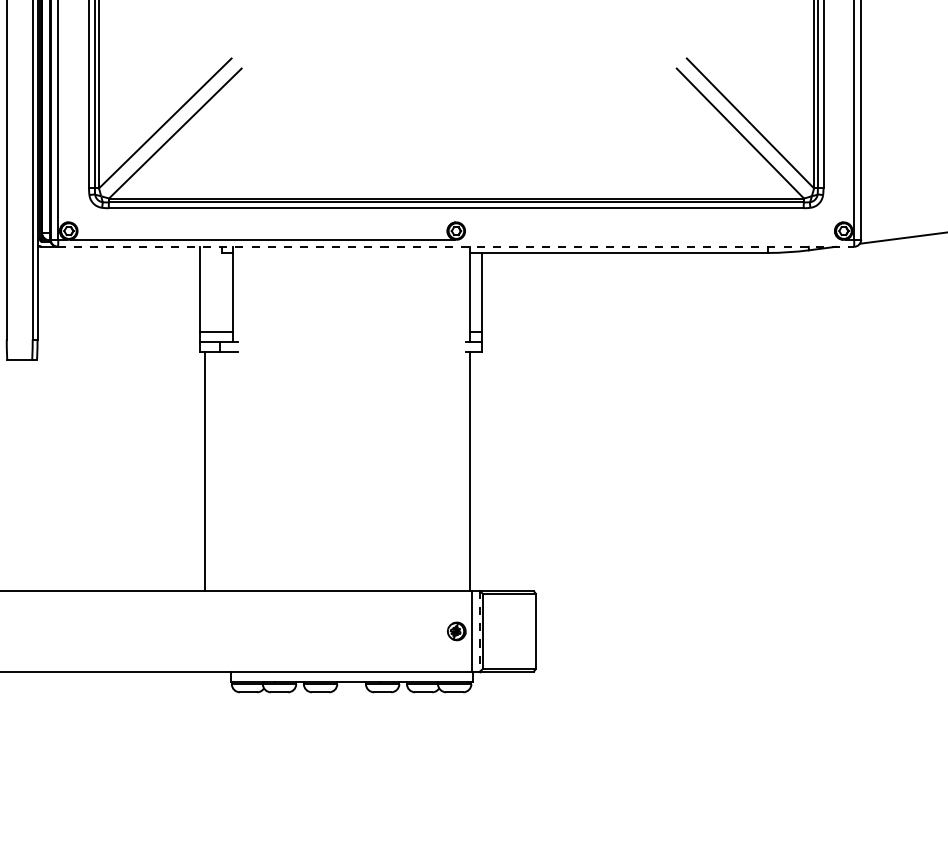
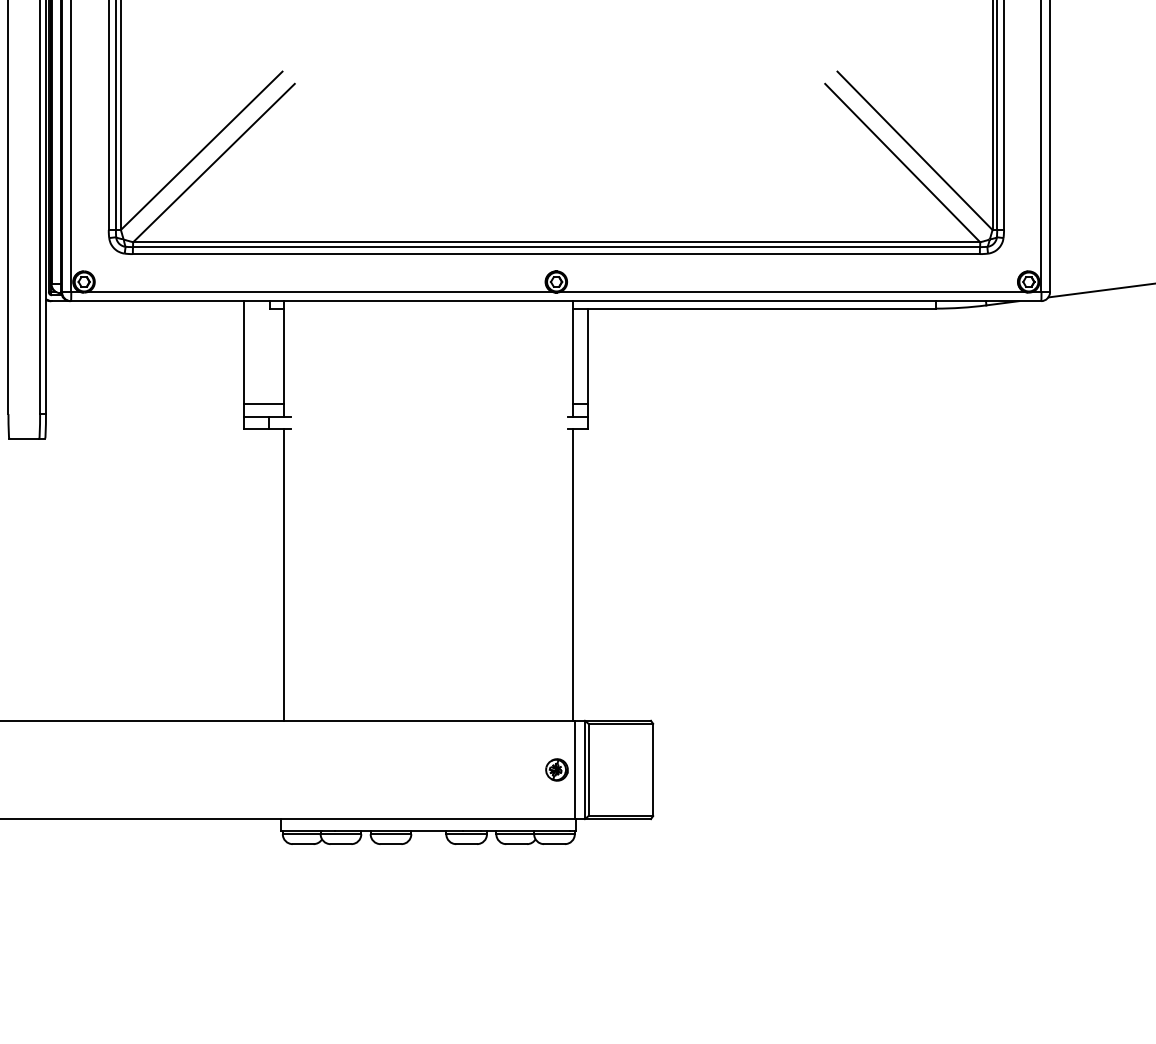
line: (649, 239) -> (792, 292), added
line: (456, 247) -> (556, 301), dashed -> solid
line: (205, 471) -> (284, 574), moved
line: (479, 631) -> (584, 770), dashed -> solid

